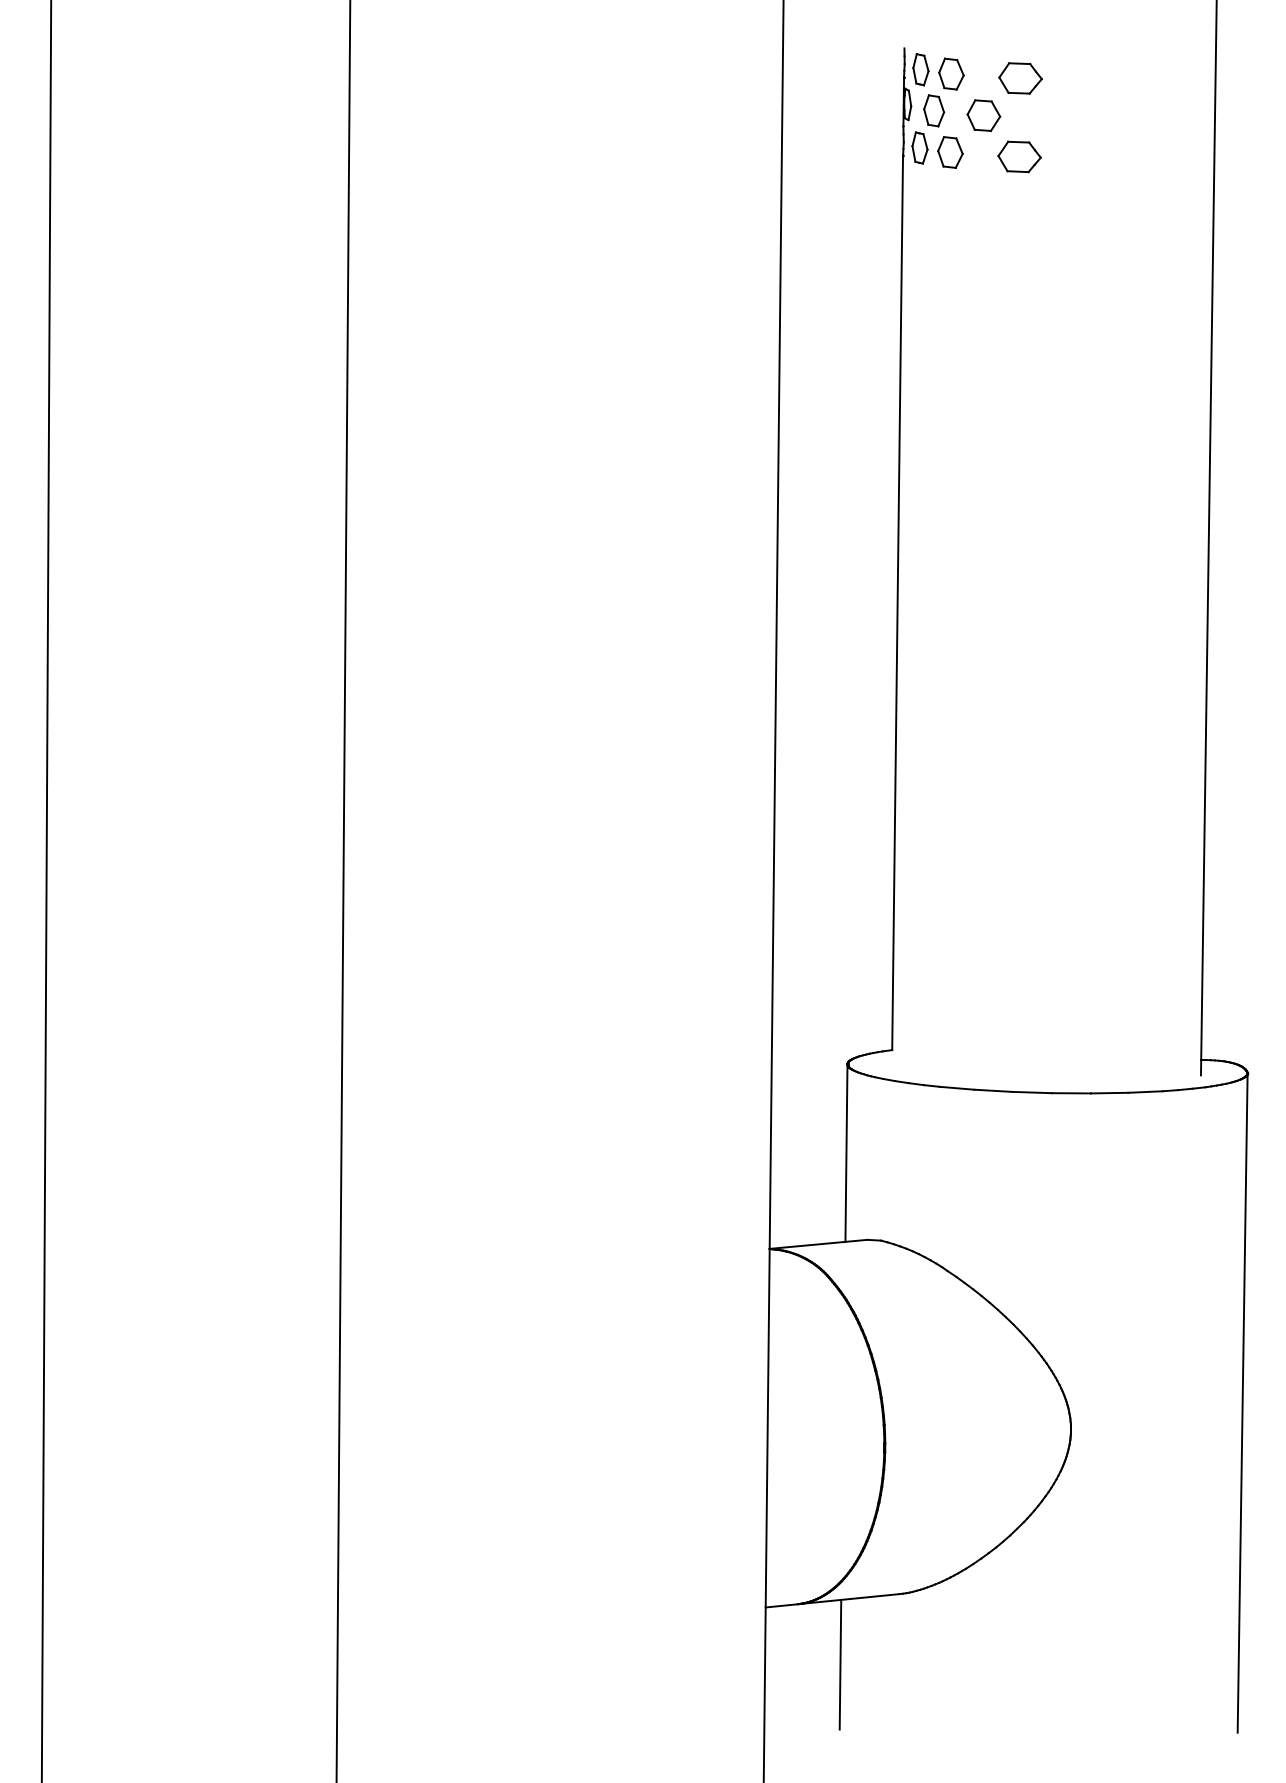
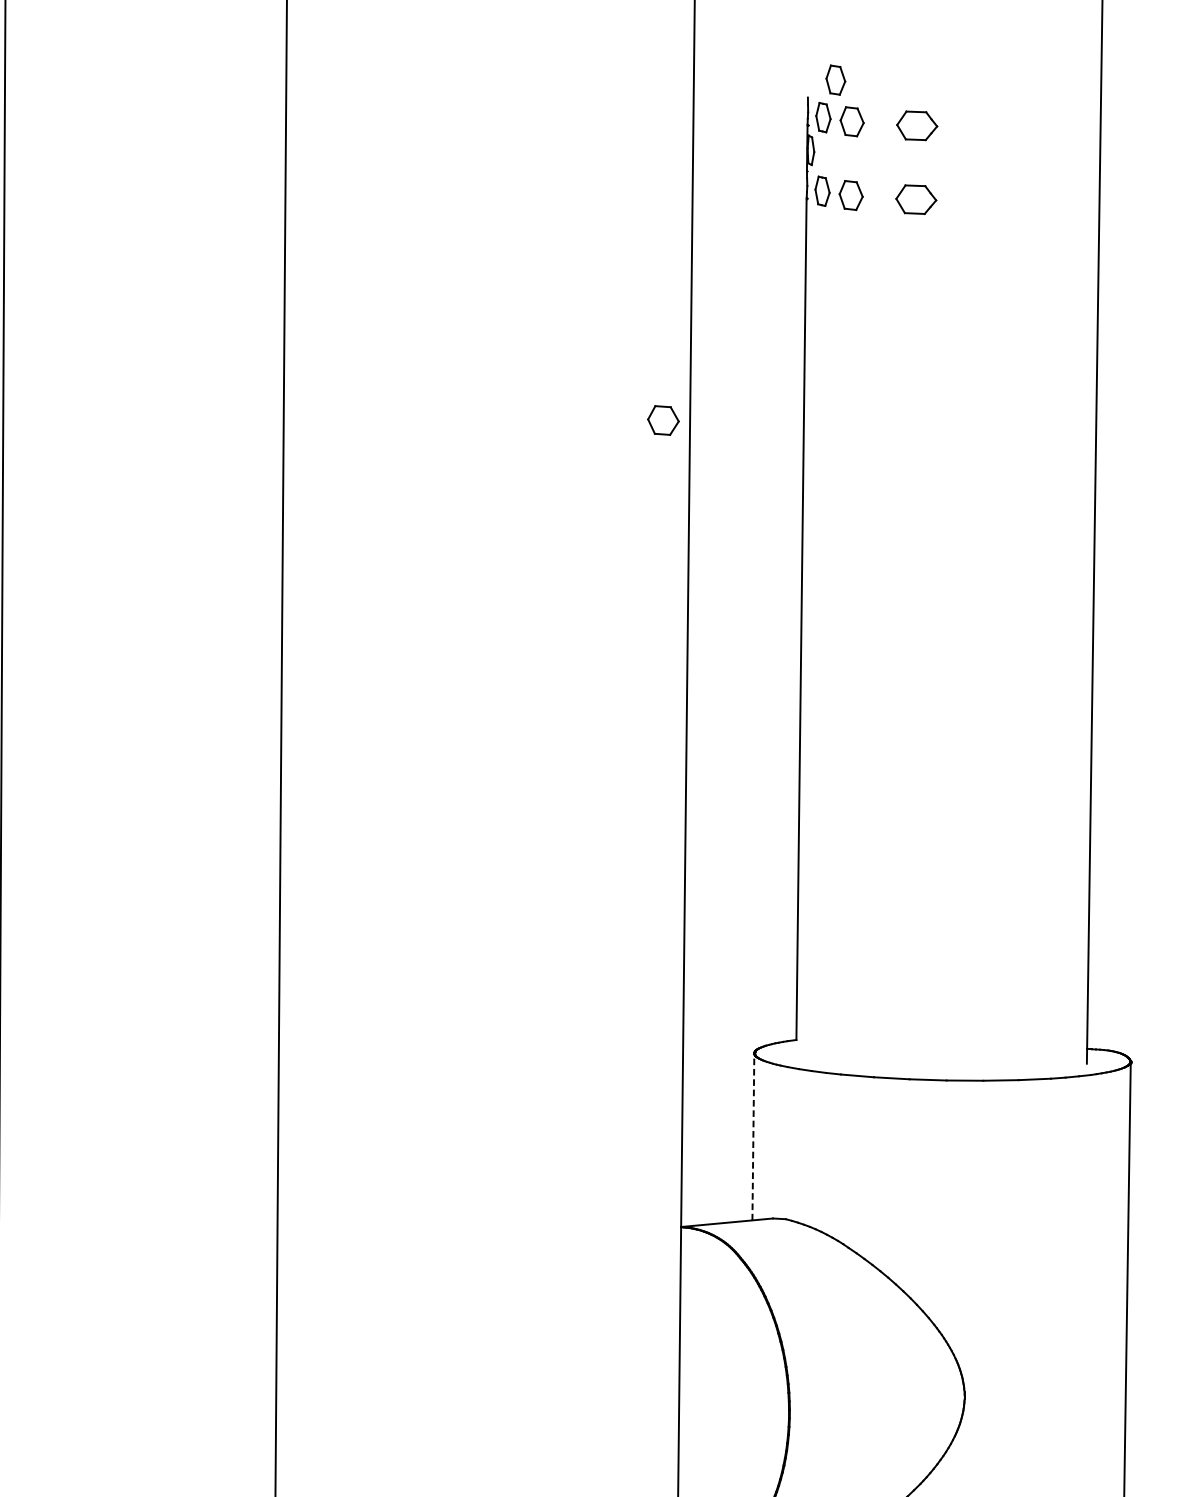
part: (934, 110) -> (836, 79), moved
part: (983, 115) -> (663, 420), moved
line: (846, 1153) -> (753, 1137), solid -> dashed

